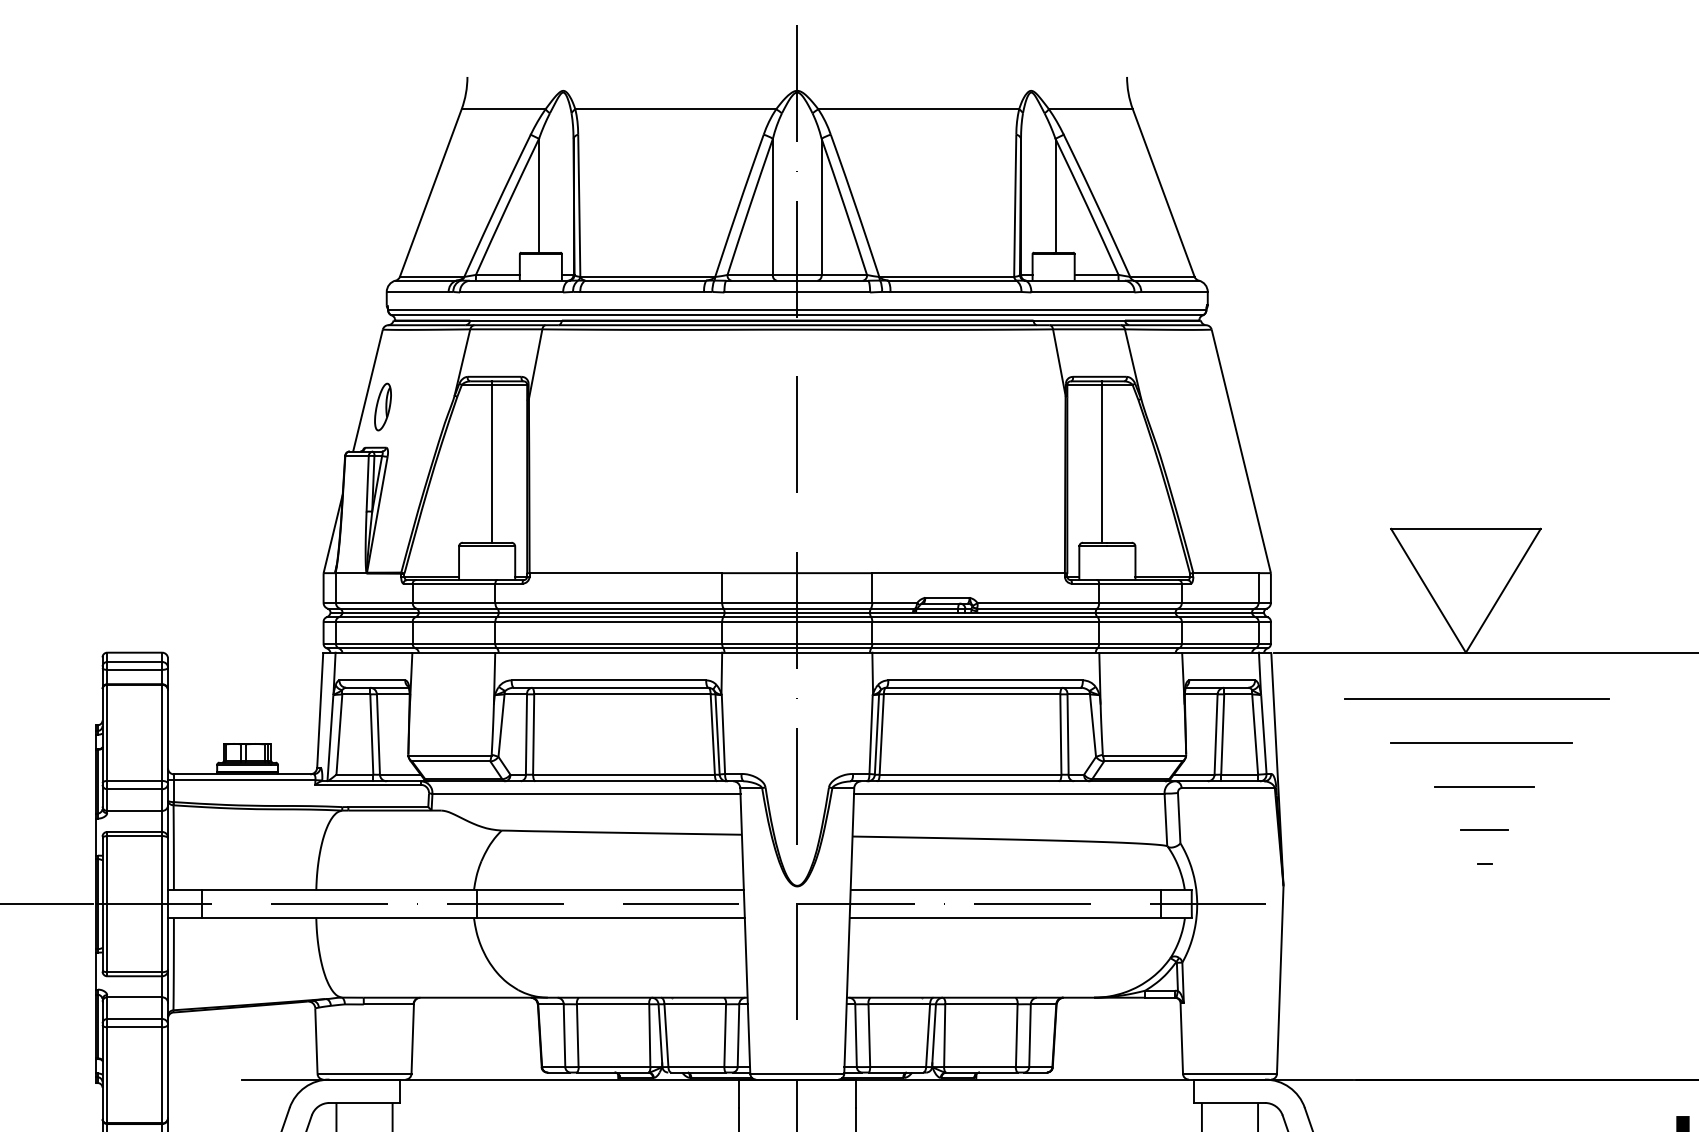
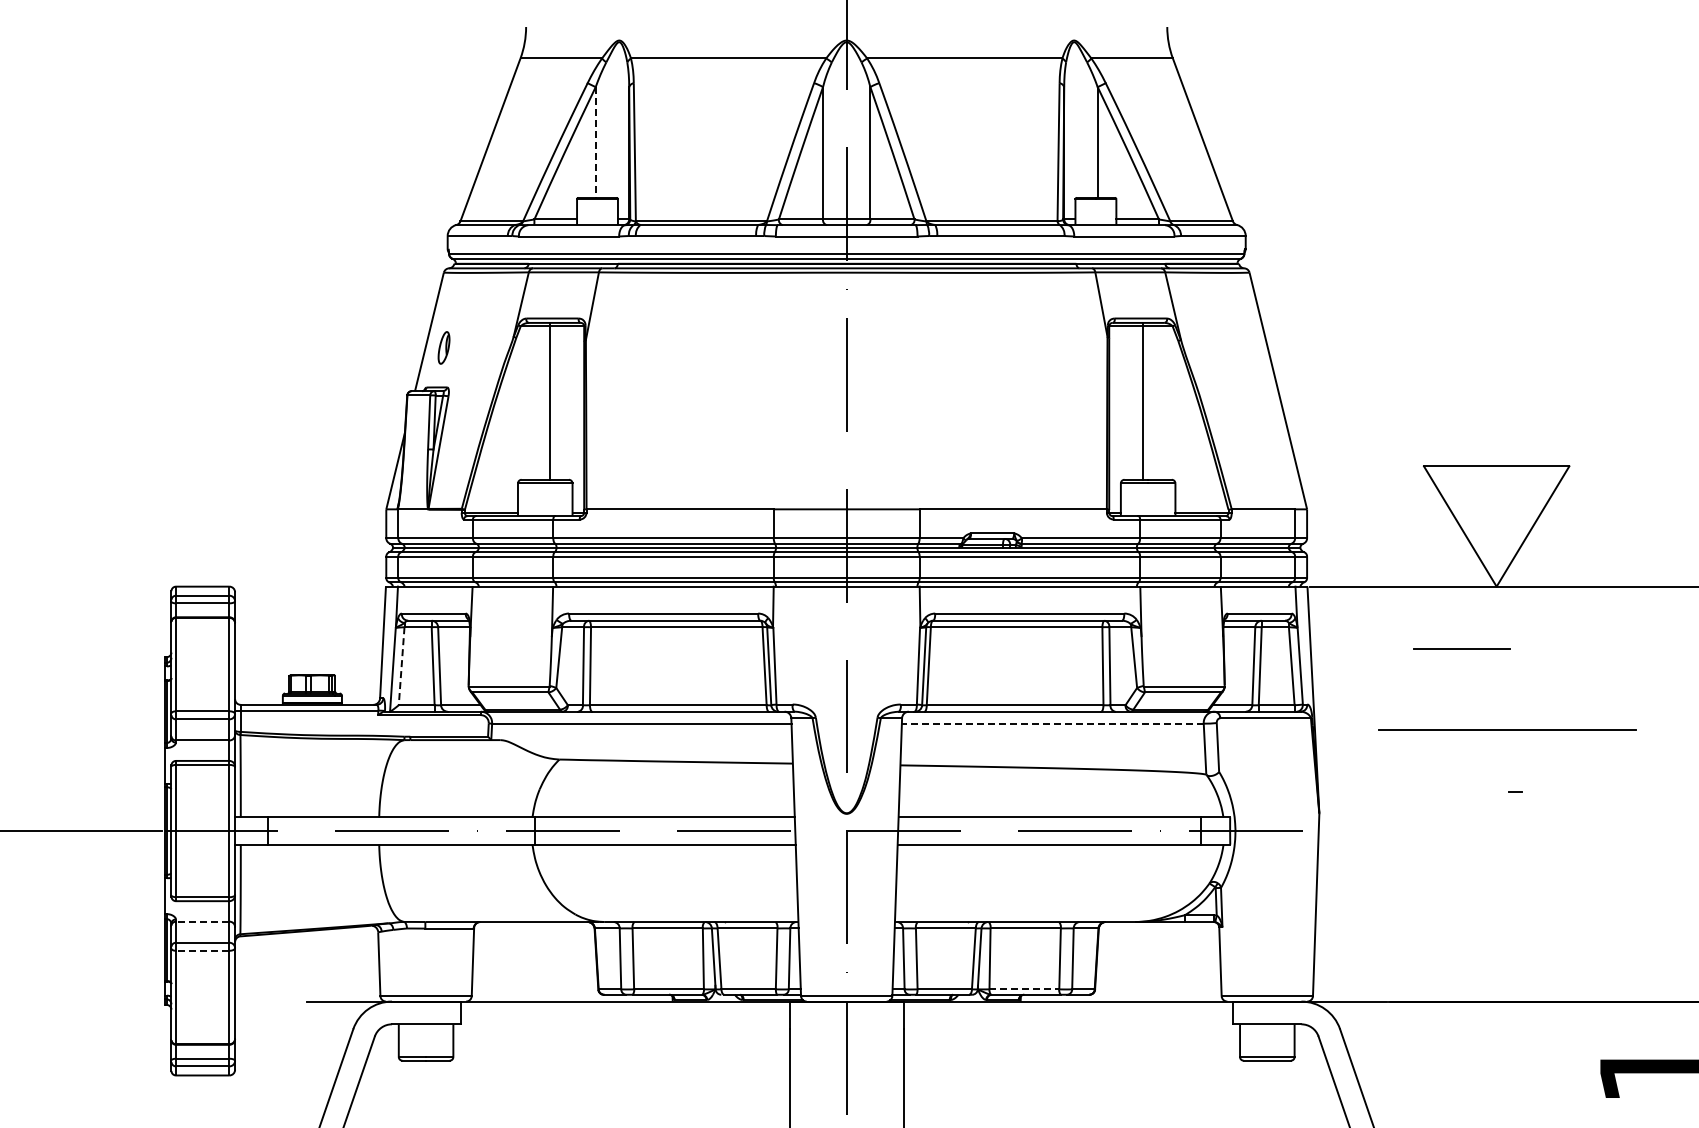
line: (538, 196) -> (595, 143), solid -> dashed
part: (382, 406) -> (443, 347), size x0.7
line: (1477, 697) -> (1507, 729), moved
line: (339, 734) -> (401, 666), solid -> dashed
line: (1481, 743) -> (1511, 674), removed
line: (1484, 786) -> (1461, 648), moved
line: (1008, 793) -> (1052, 723), solid -> dashed
line: (1484, 830) -> (1514, 759), removed
line: (134, 997) -> (202, 921), solid -> dashed
line: (134, 1027) -> (202, 950), solid -> dashed
line: (980, 1067) -> (1024, 989), solid -> dashed

